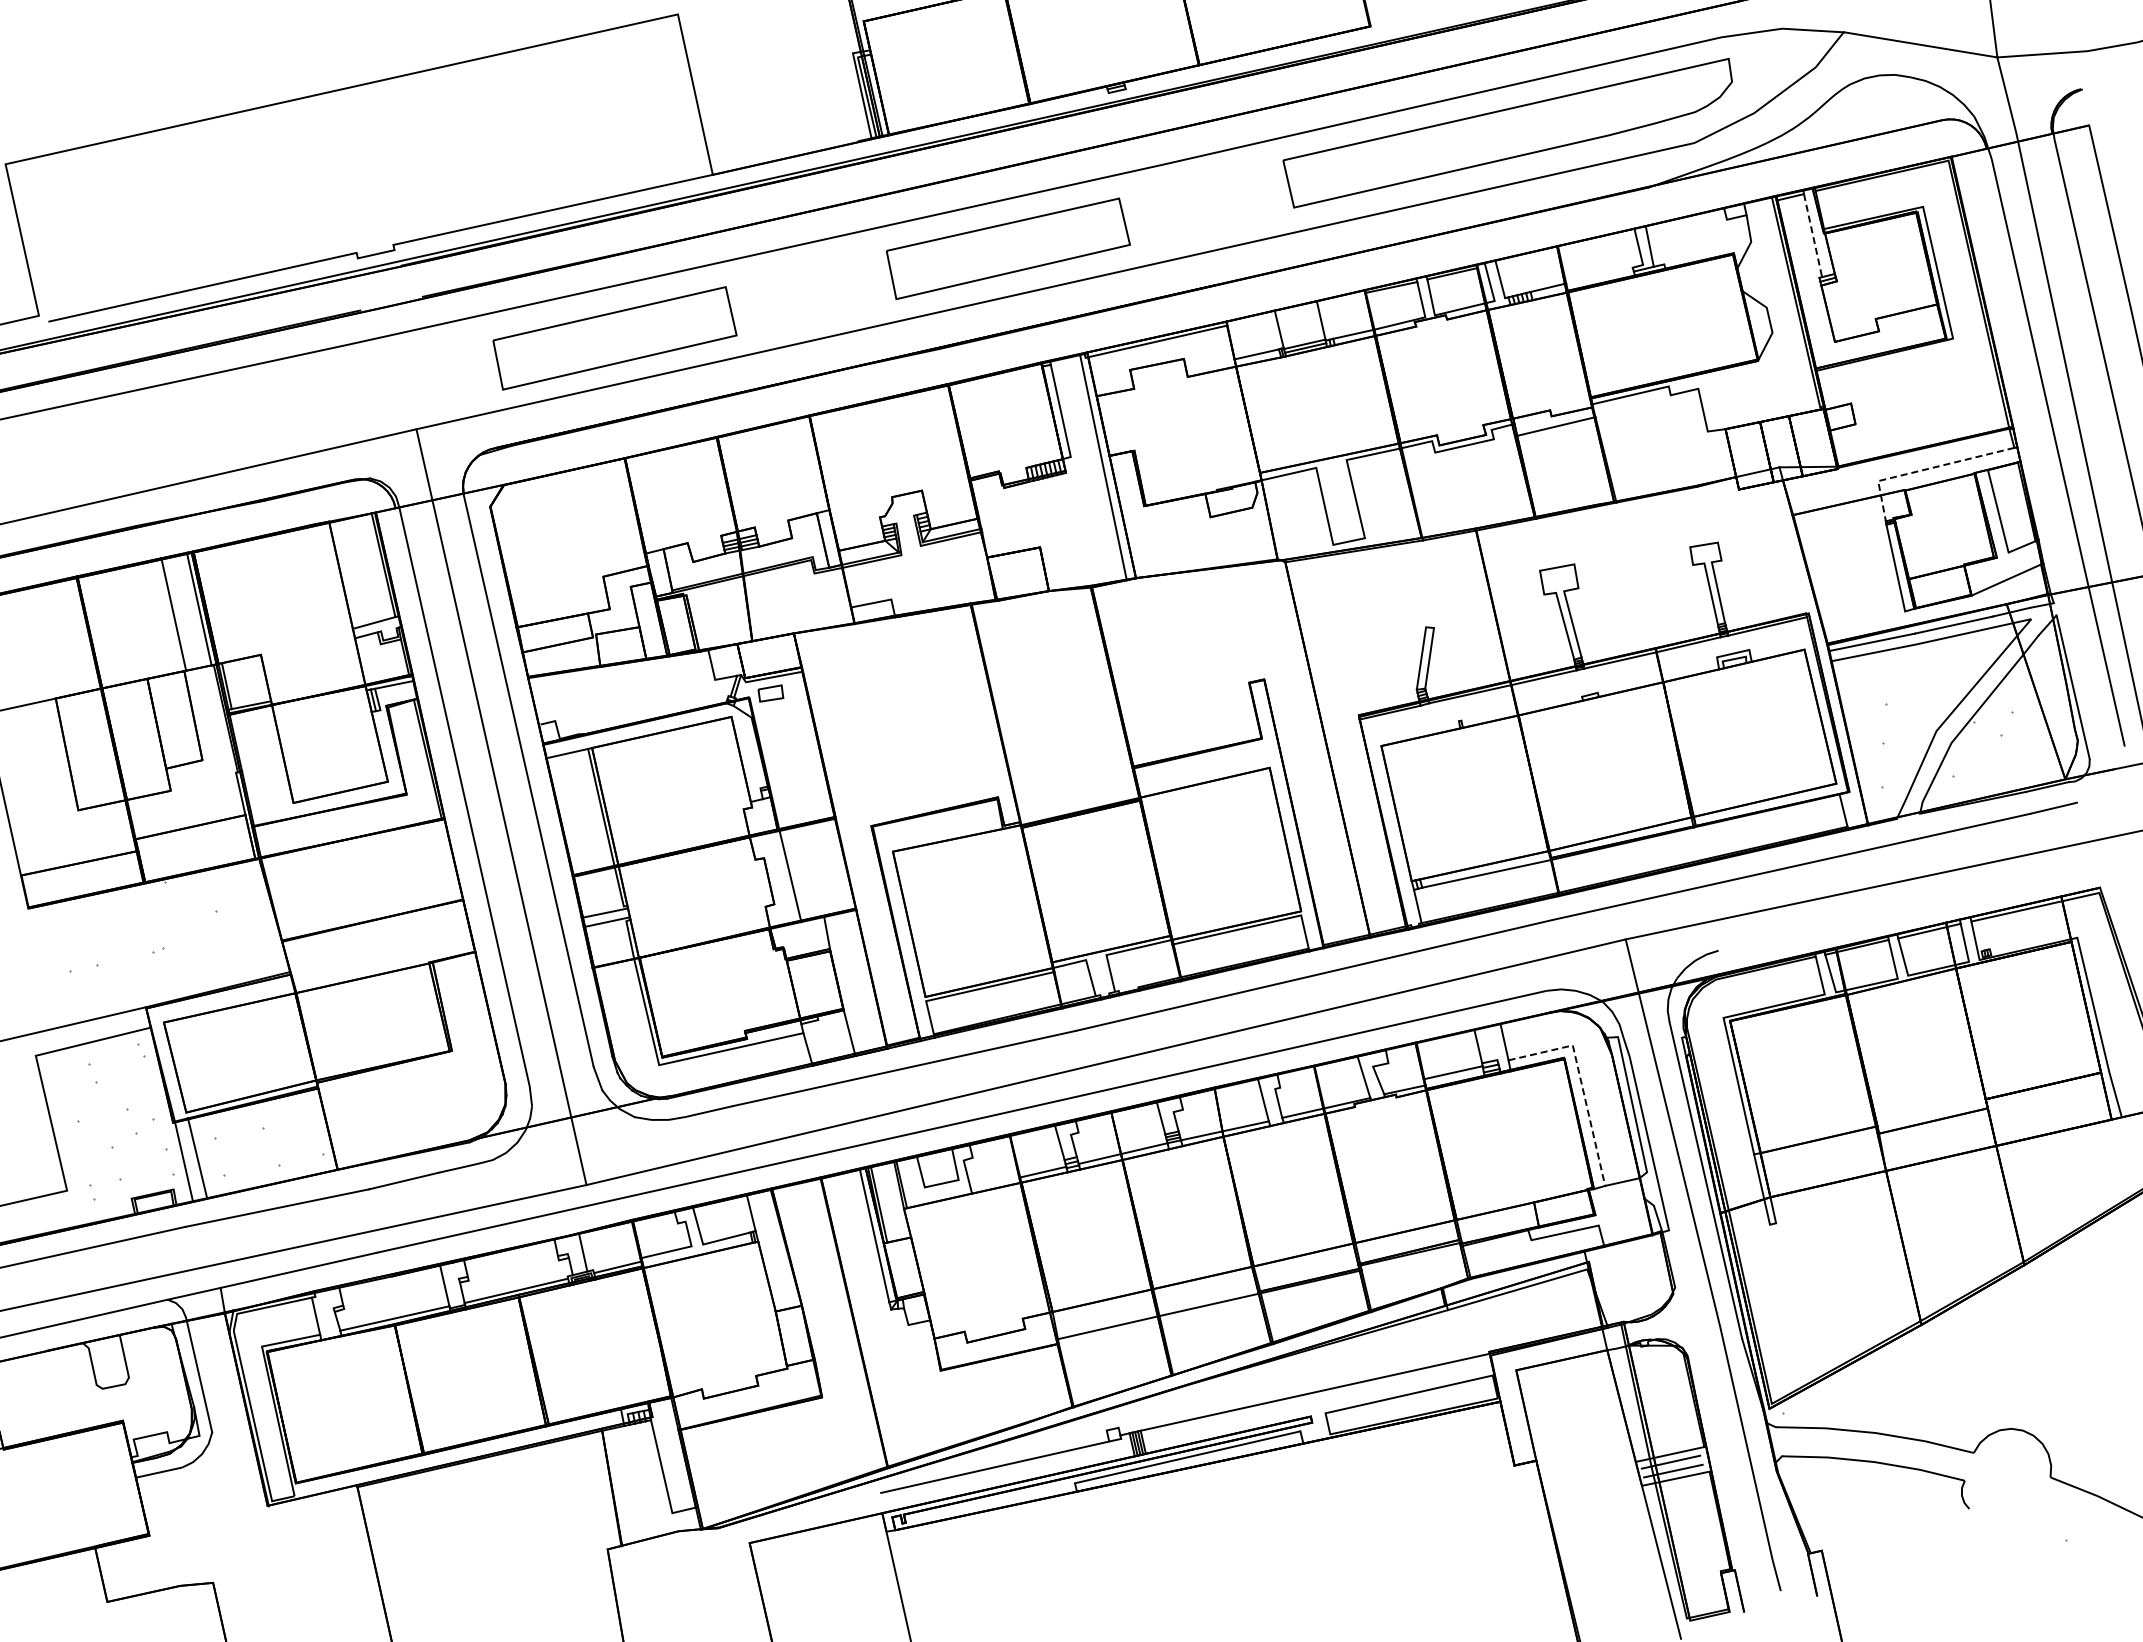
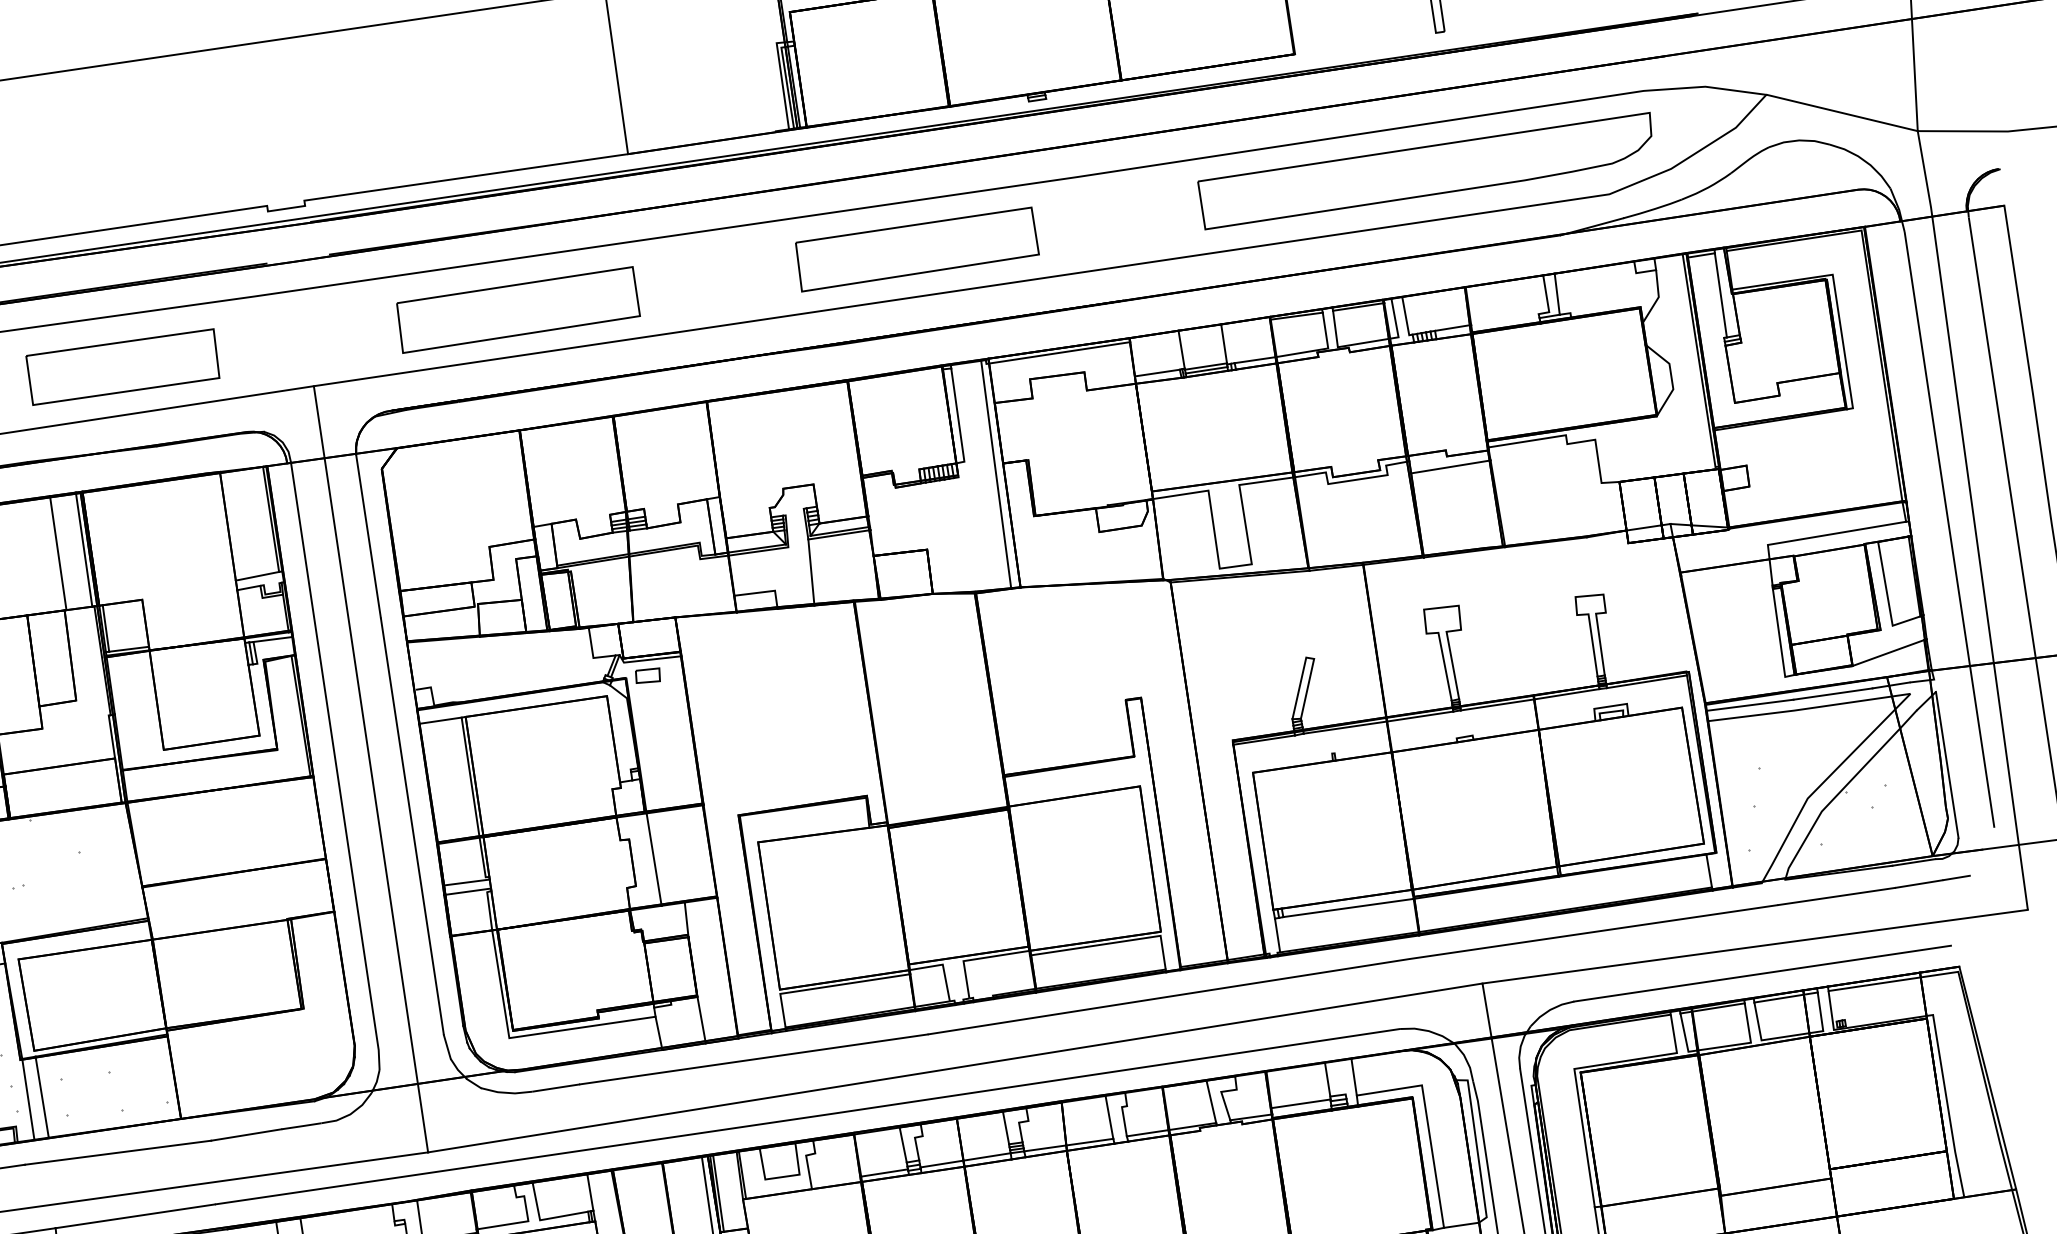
line: (1813, 236) -> (1721, 296), dashed -> solid
part: (224, 423) -> (122, 366), added
line: (1925, 469) -> (1815, 536), dashed -> solid
line: (925, 578) -> (810, 572), added
line: (2090, 799) -> (1956, 878), added
line: (1904, 908) -> (1762, 973), added
line: (1581, 1083) -> (1427, 1123), dashed -> solid

